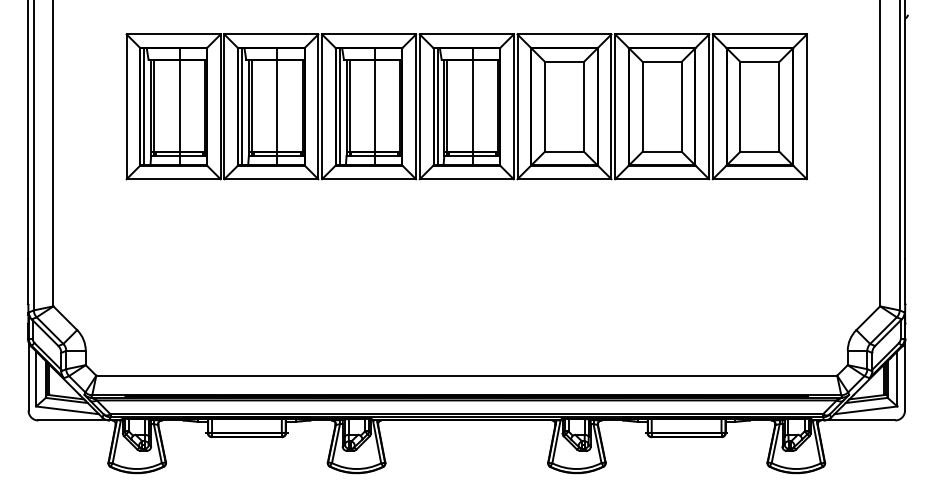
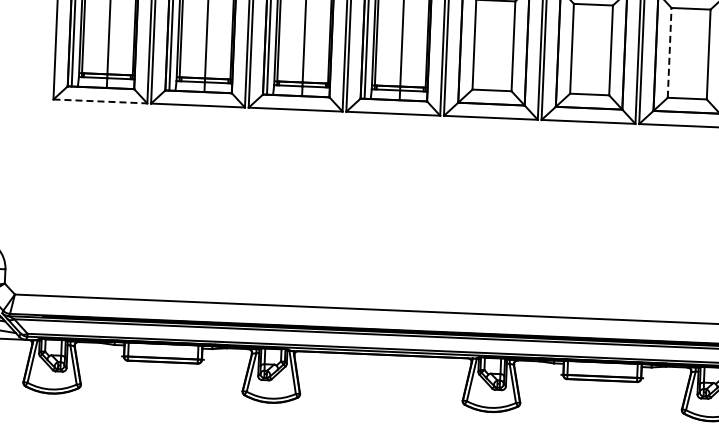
line: (740, 106) -> (669, 52), solid -> dashed
line: (173, 179) -> (100, 101), solid -> dashed

